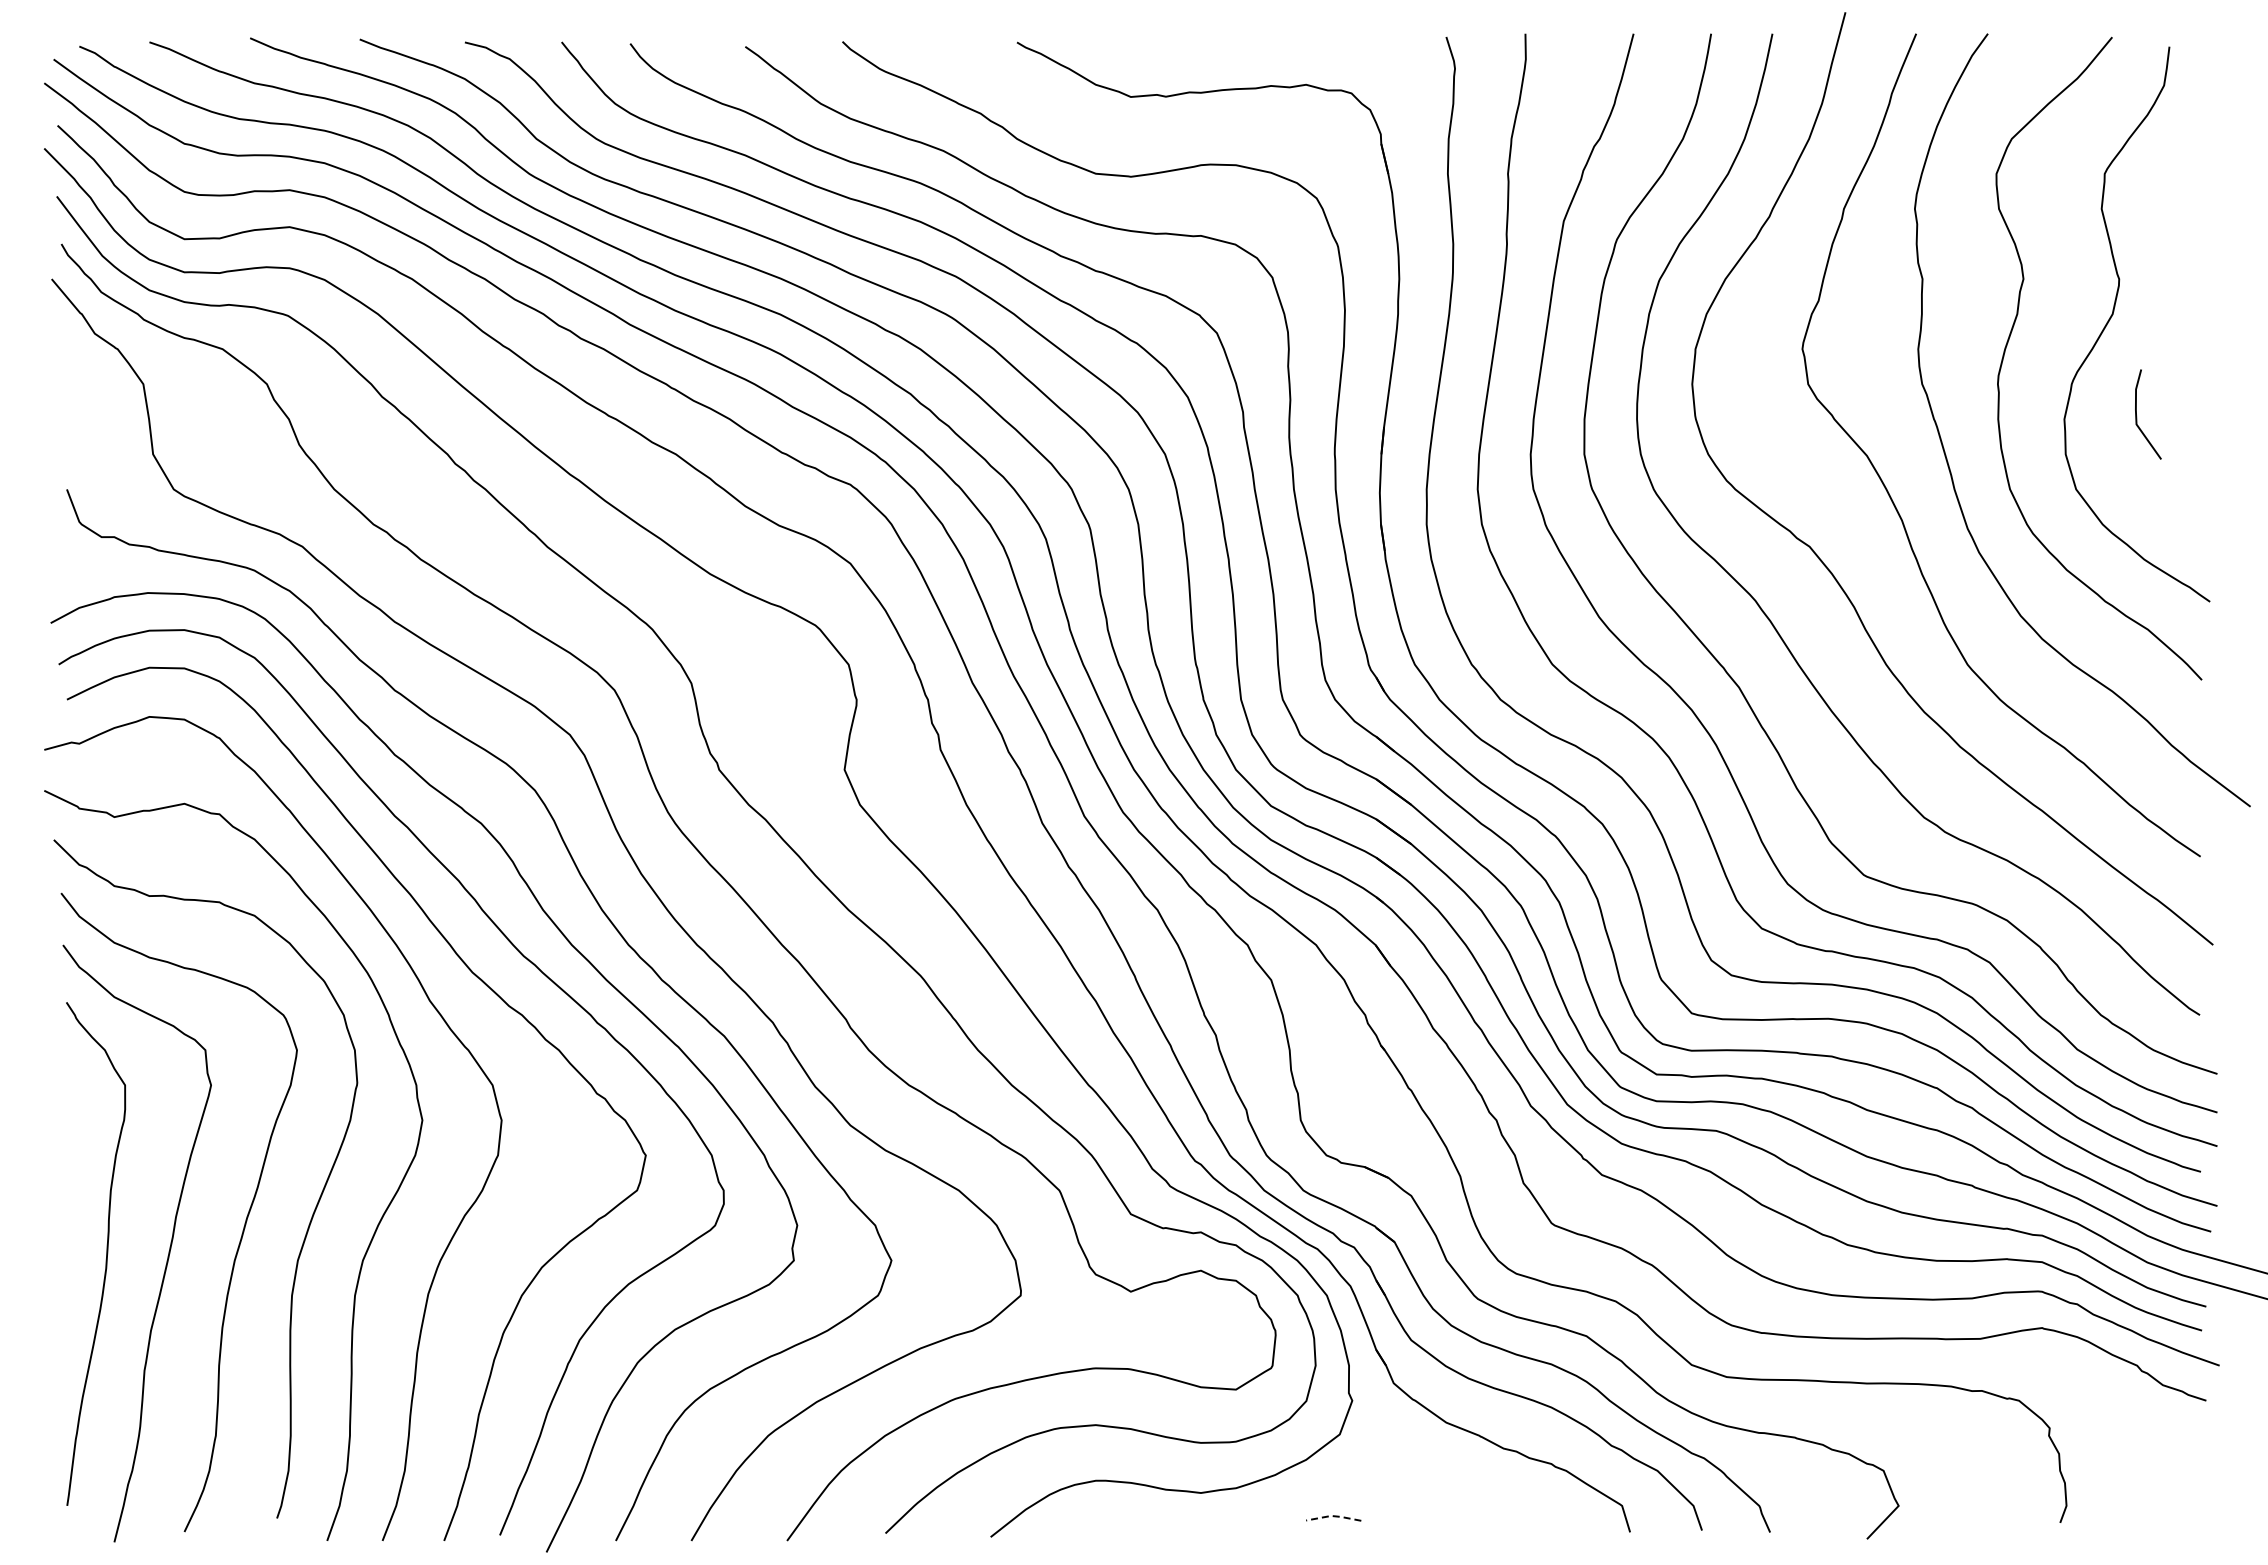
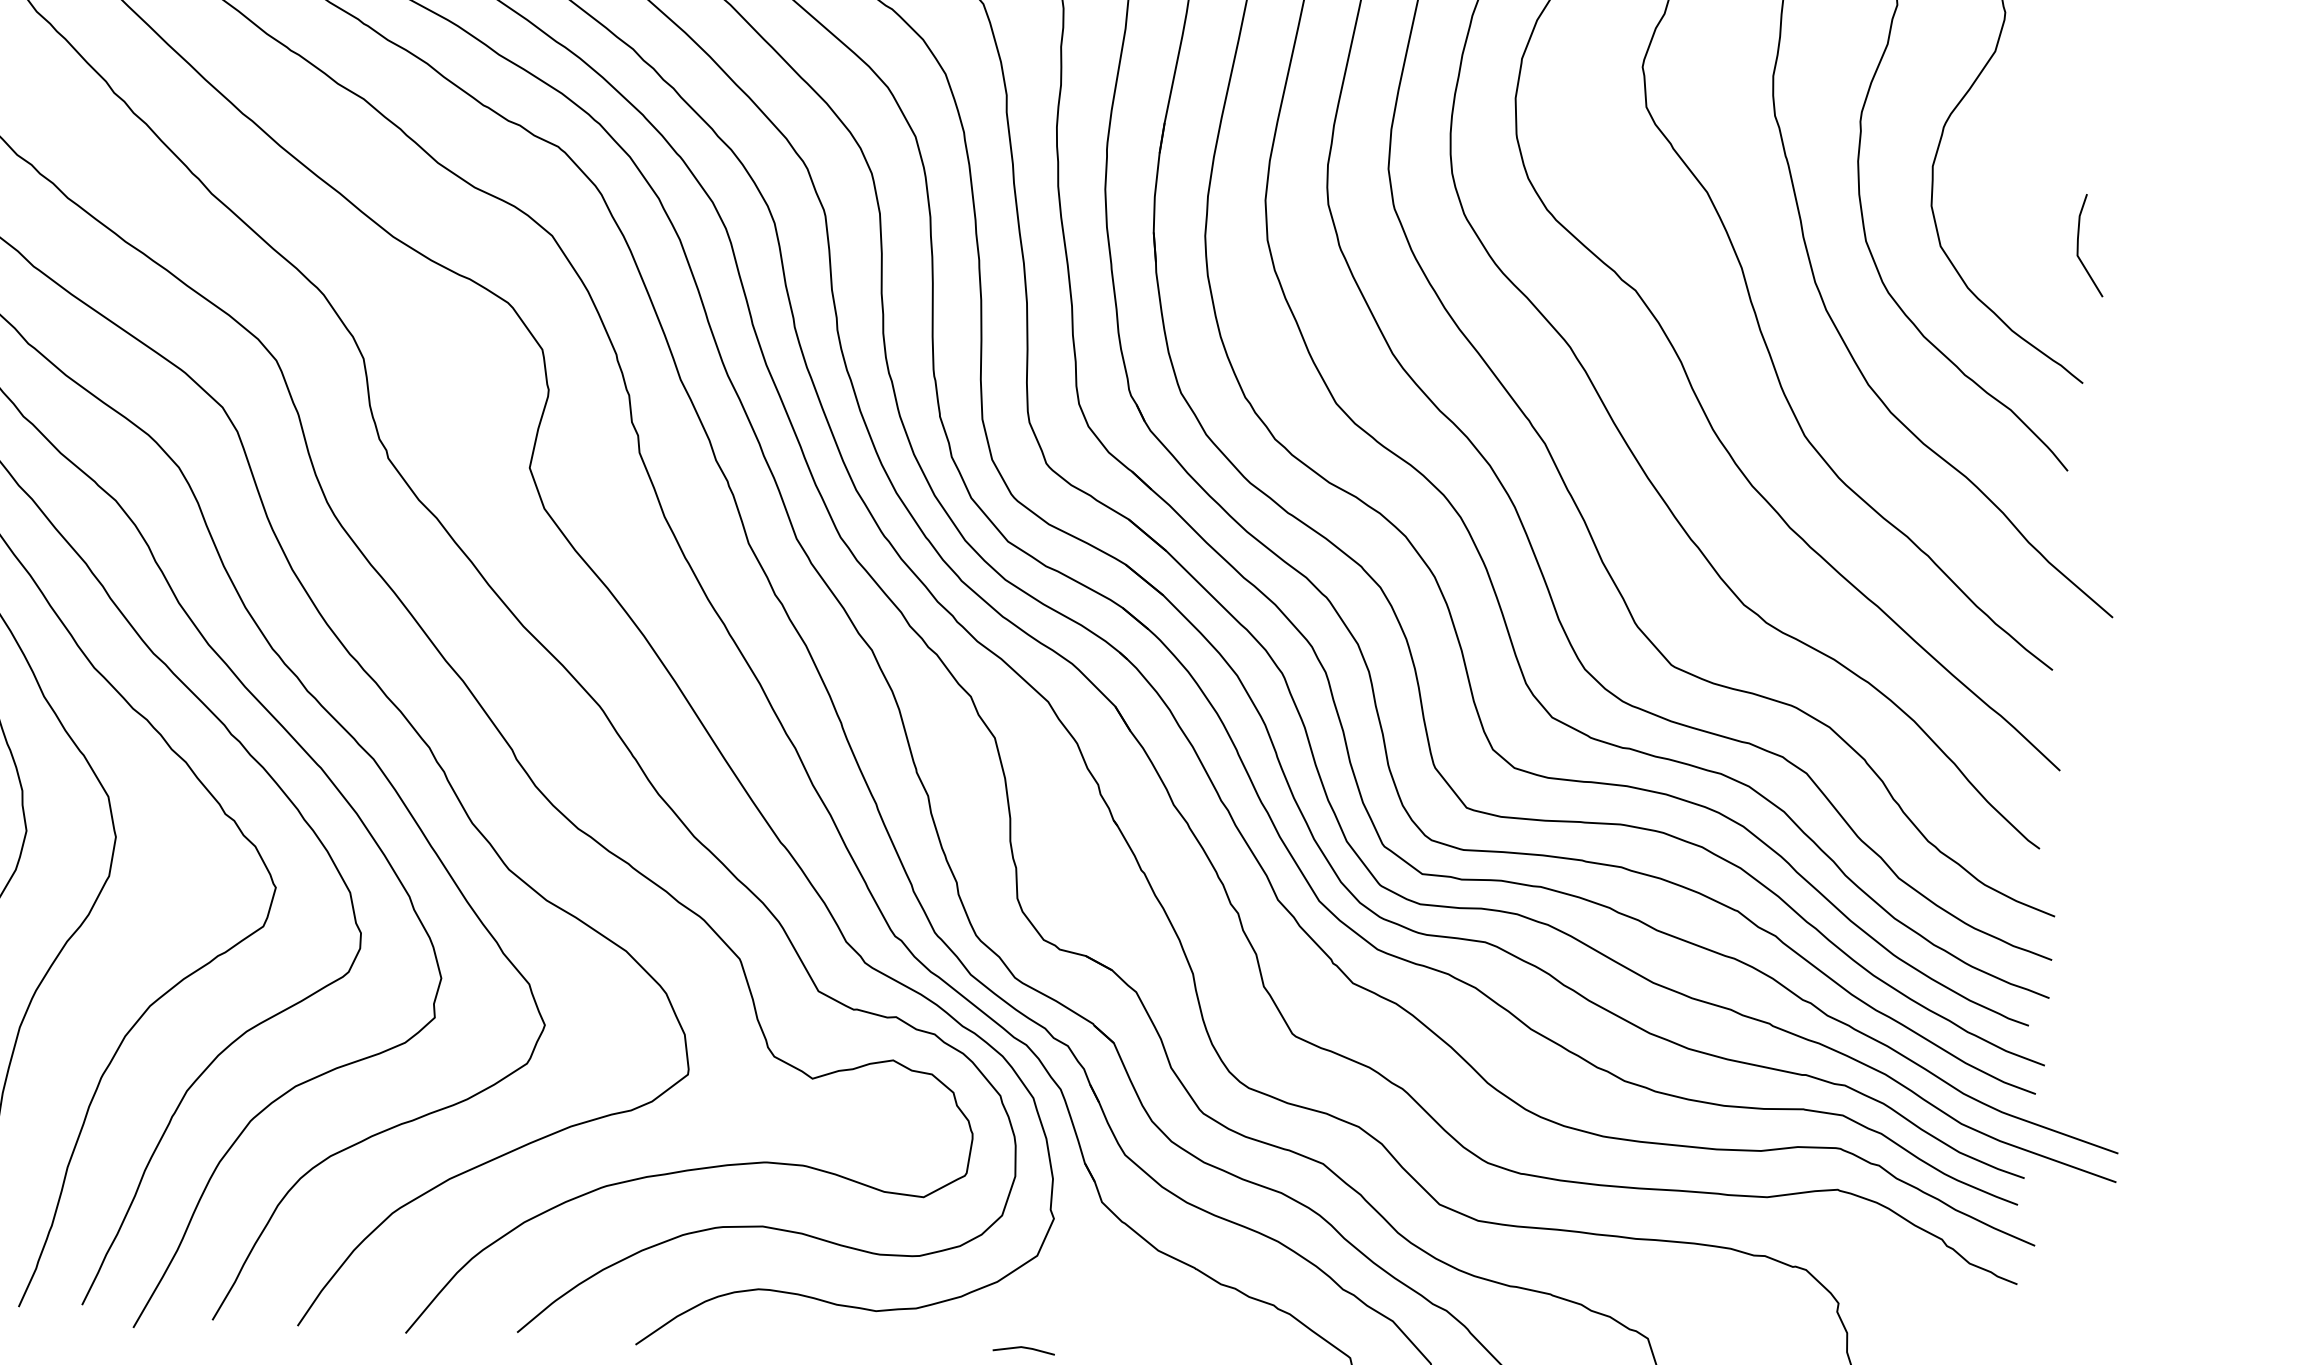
line: (2137, 416) -> (2079, 246), moved
line: (1333, 1516) -> (1023, 1347), dashed -> solid

